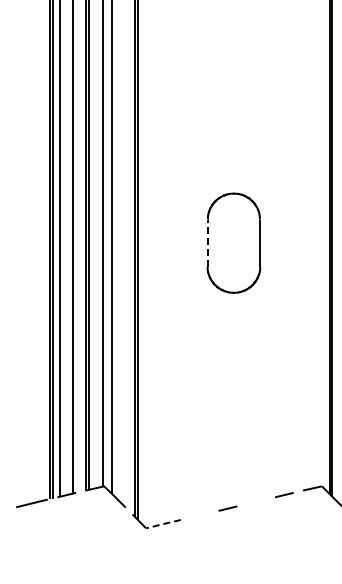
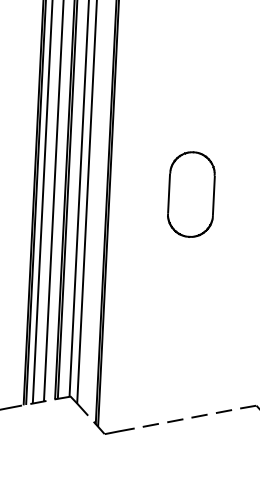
line: (207, 243) -> (168, 193), dashed -> solid
line: (255, 501) -> (199, 415), added
line: (199, 515) -> (150, 425), added
line: (162, 524) -> (118, 431), dashed -> solid

